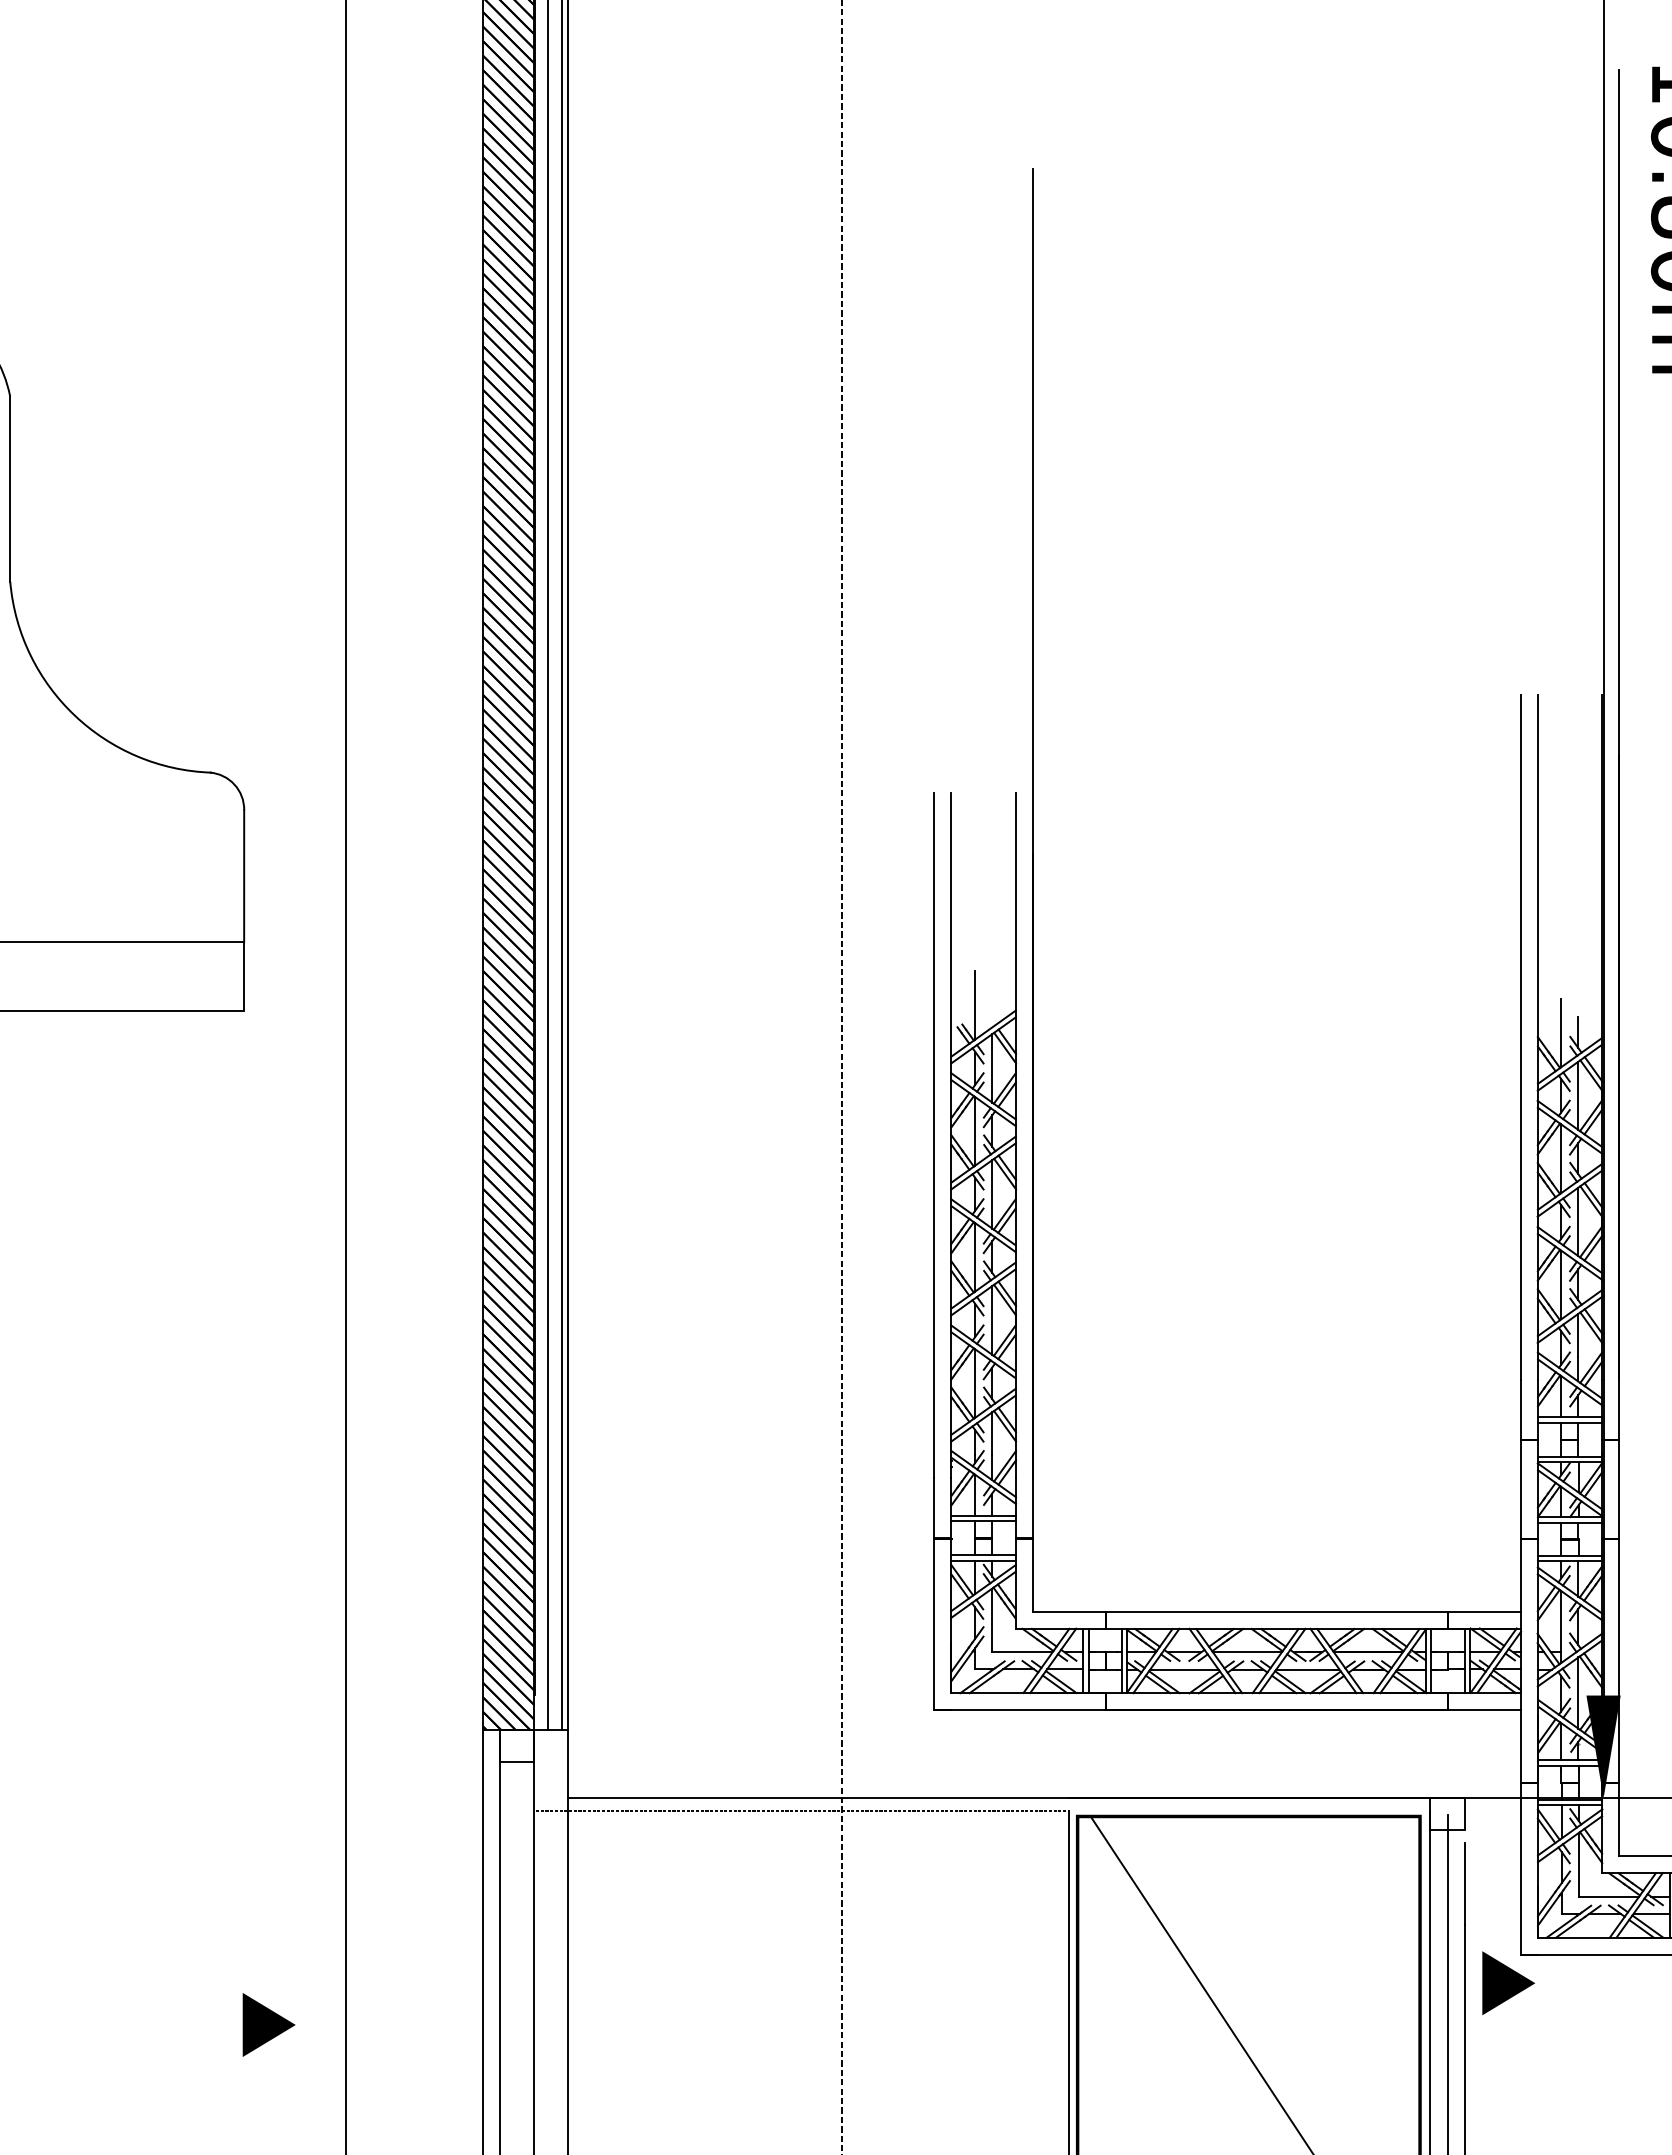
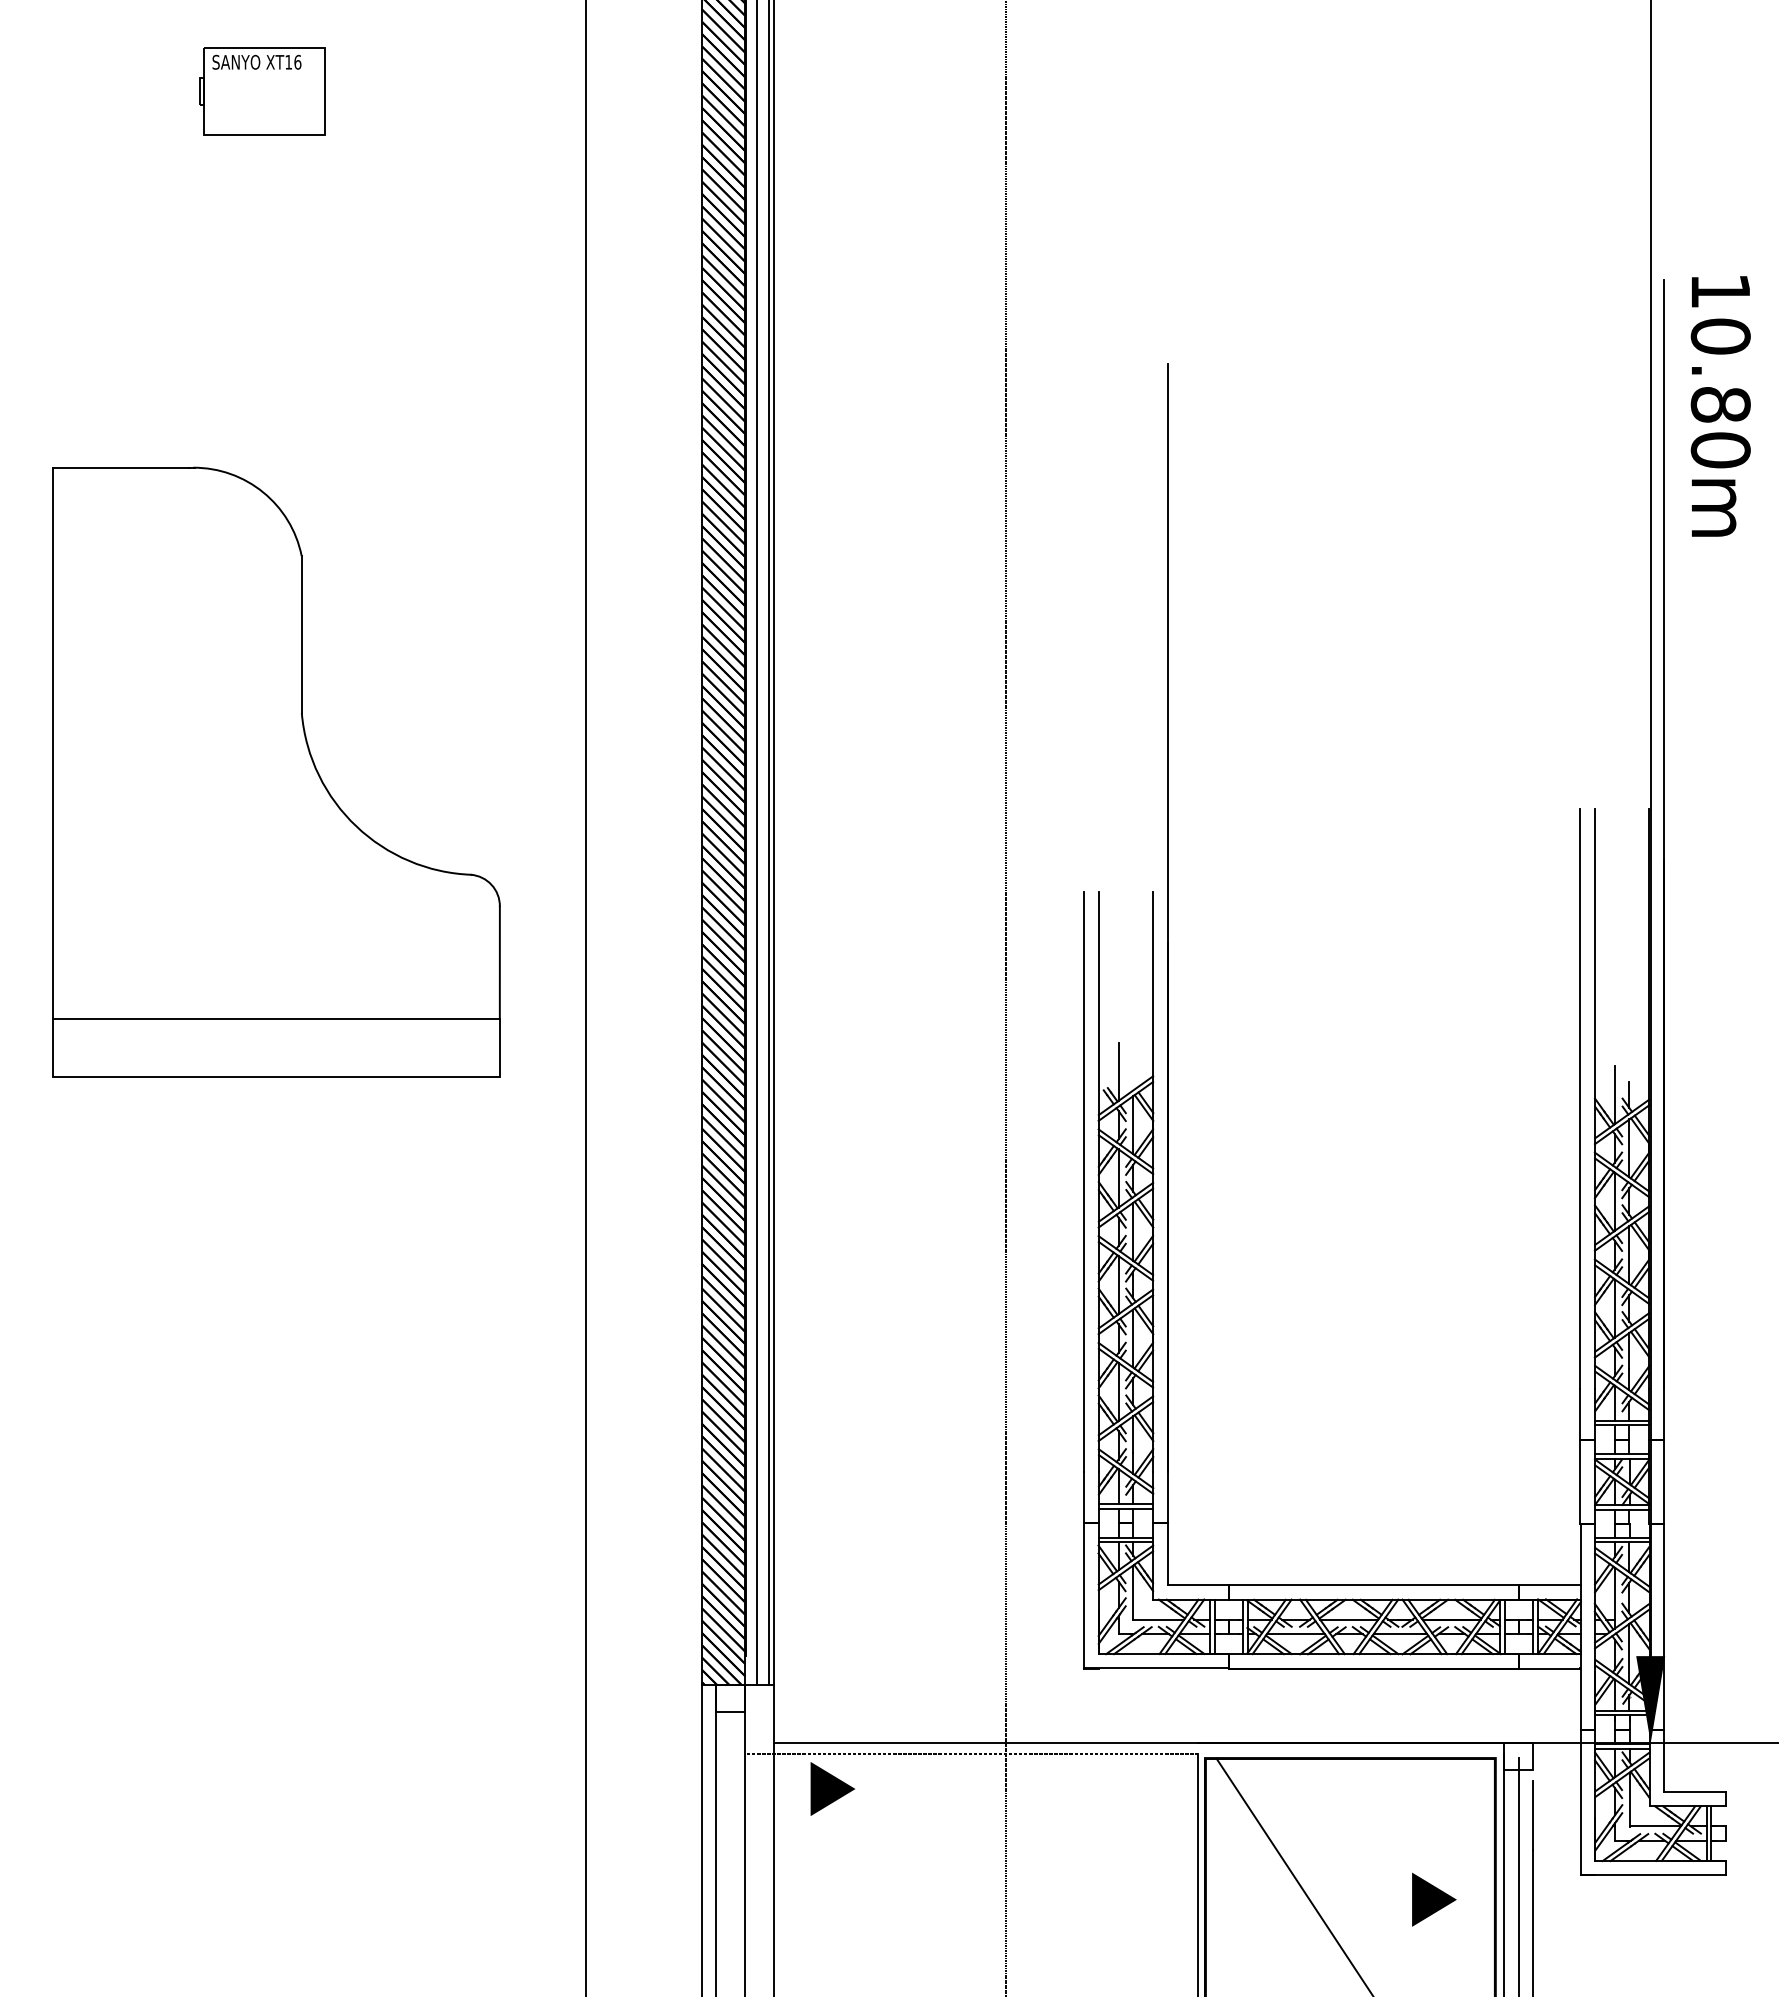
line: (1508, 1983) -> (1434, 1899), moved
line: (268, 2024) -> (832, 1788), moved

